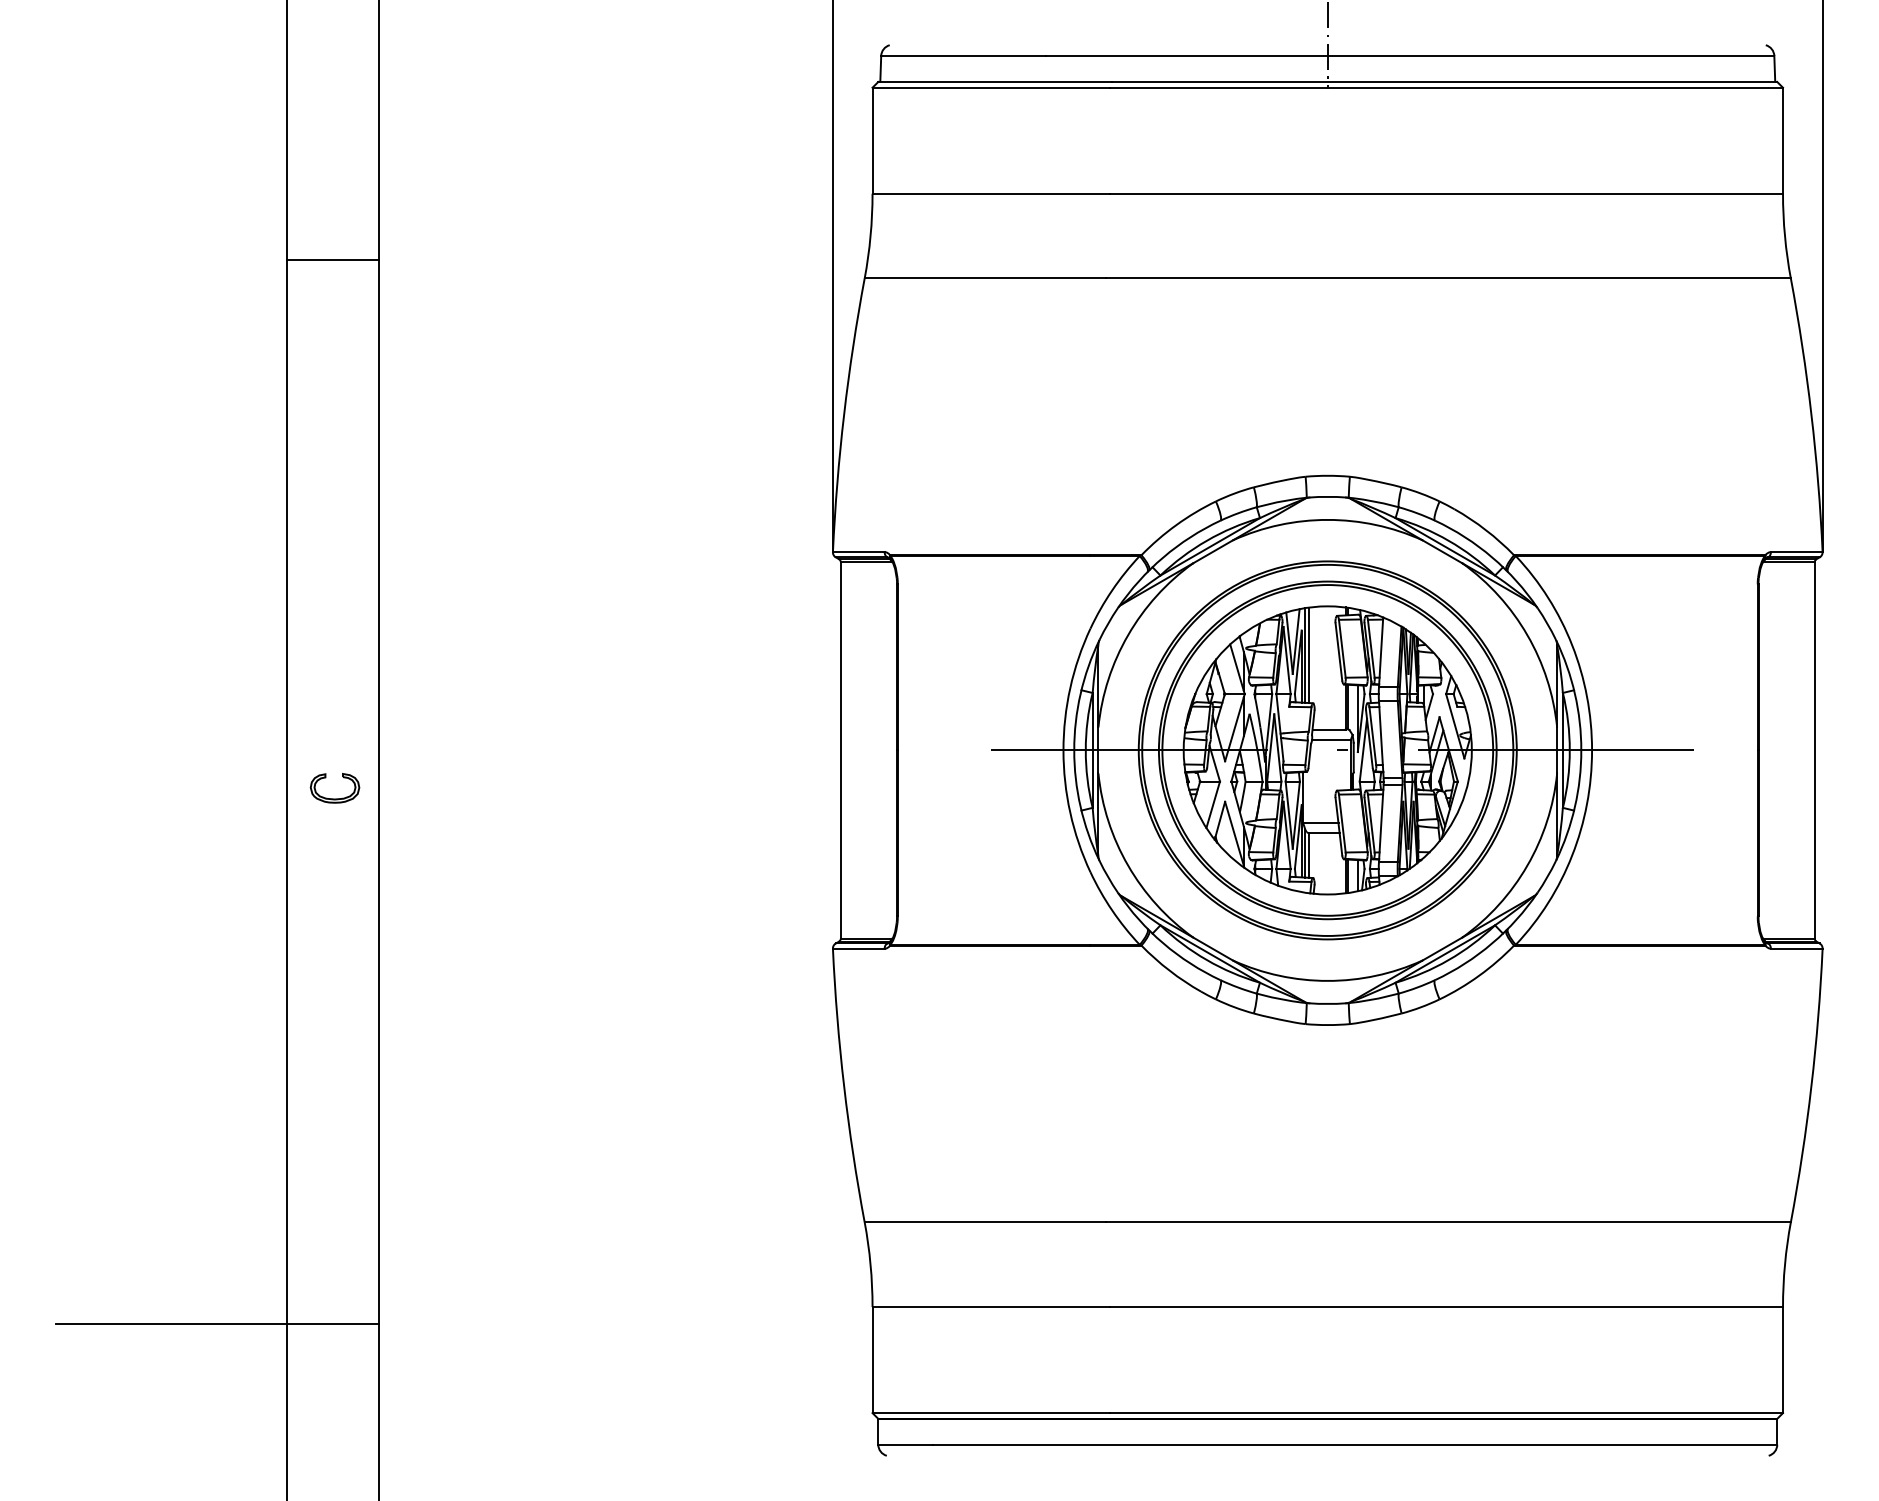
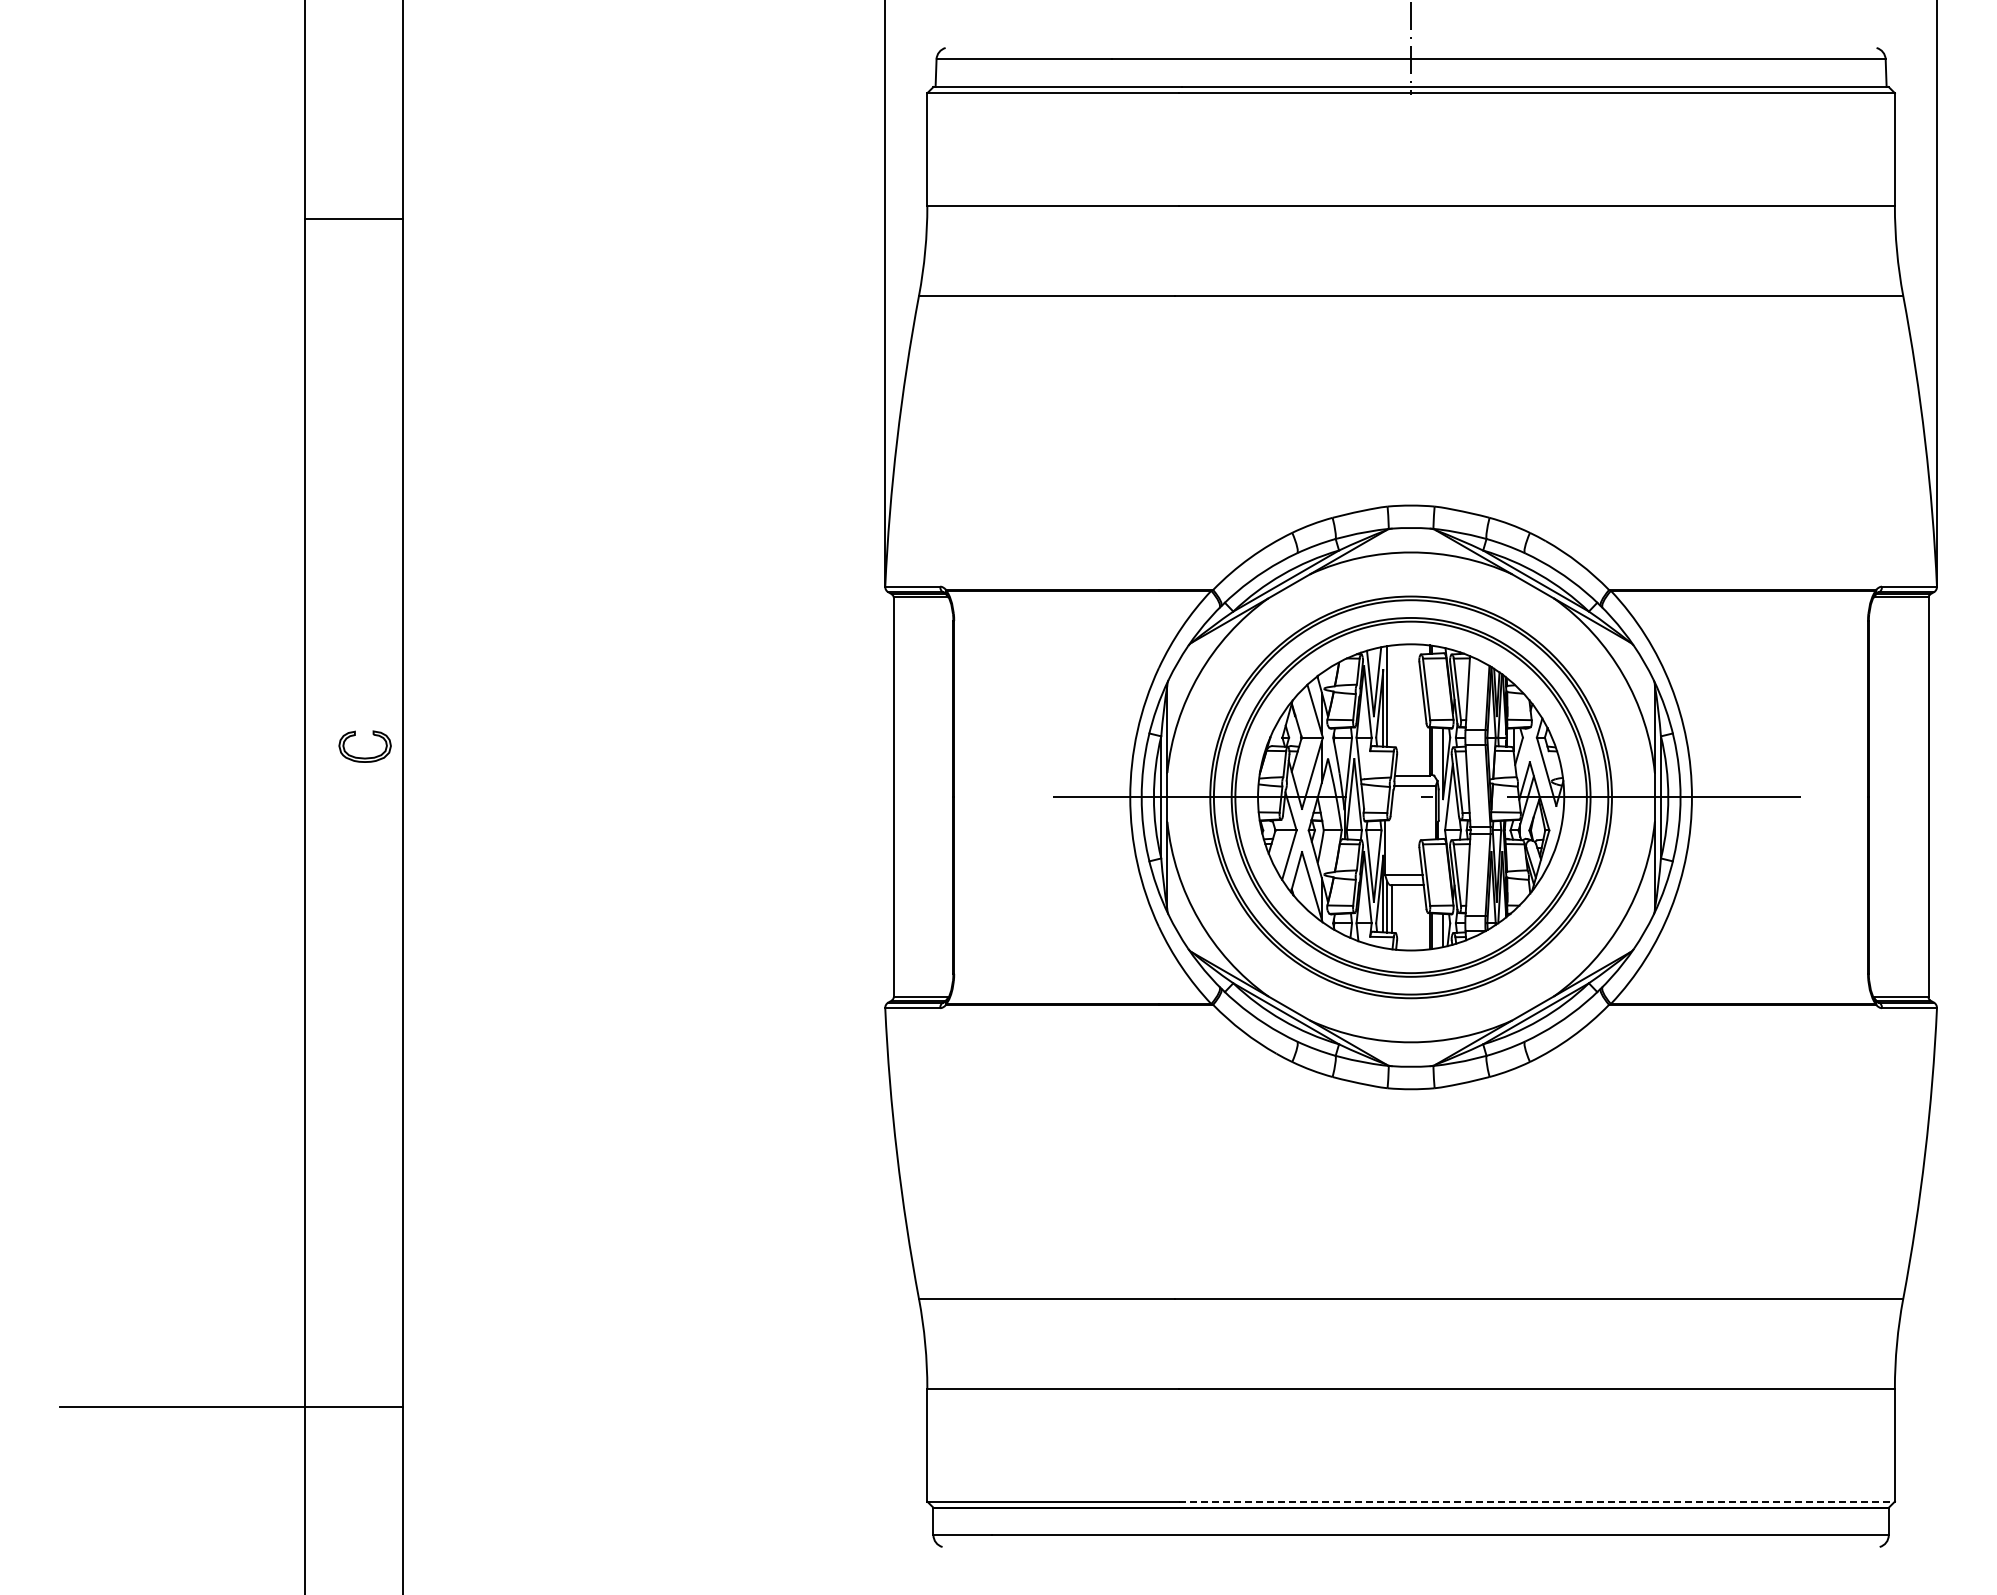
line: (332, 260) -> (353, 219), moved
line: (1309, 655) -> (1391, 696), removed
part: (334, 798) -> (364, 757), moved
line: (1446, 1412) -> (1537, 1501), solid -> dashed

